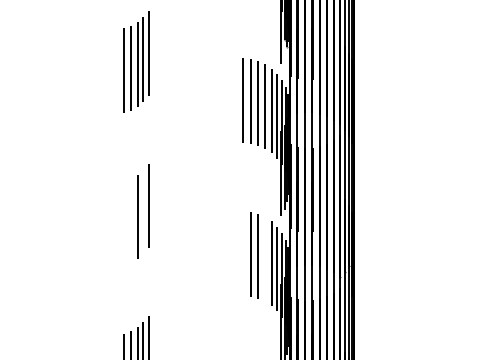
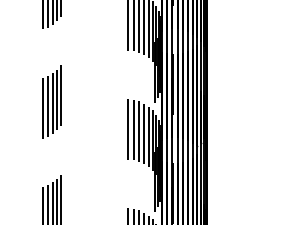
line: (143, 211) -> (56, 99), added
line: (130, 220) -> (47, 106), added
line: (123, 223) -> (42, 108), added
line: (243, 253) -> (128, 129), added
line: (265, 258) -> (144, 133), added

